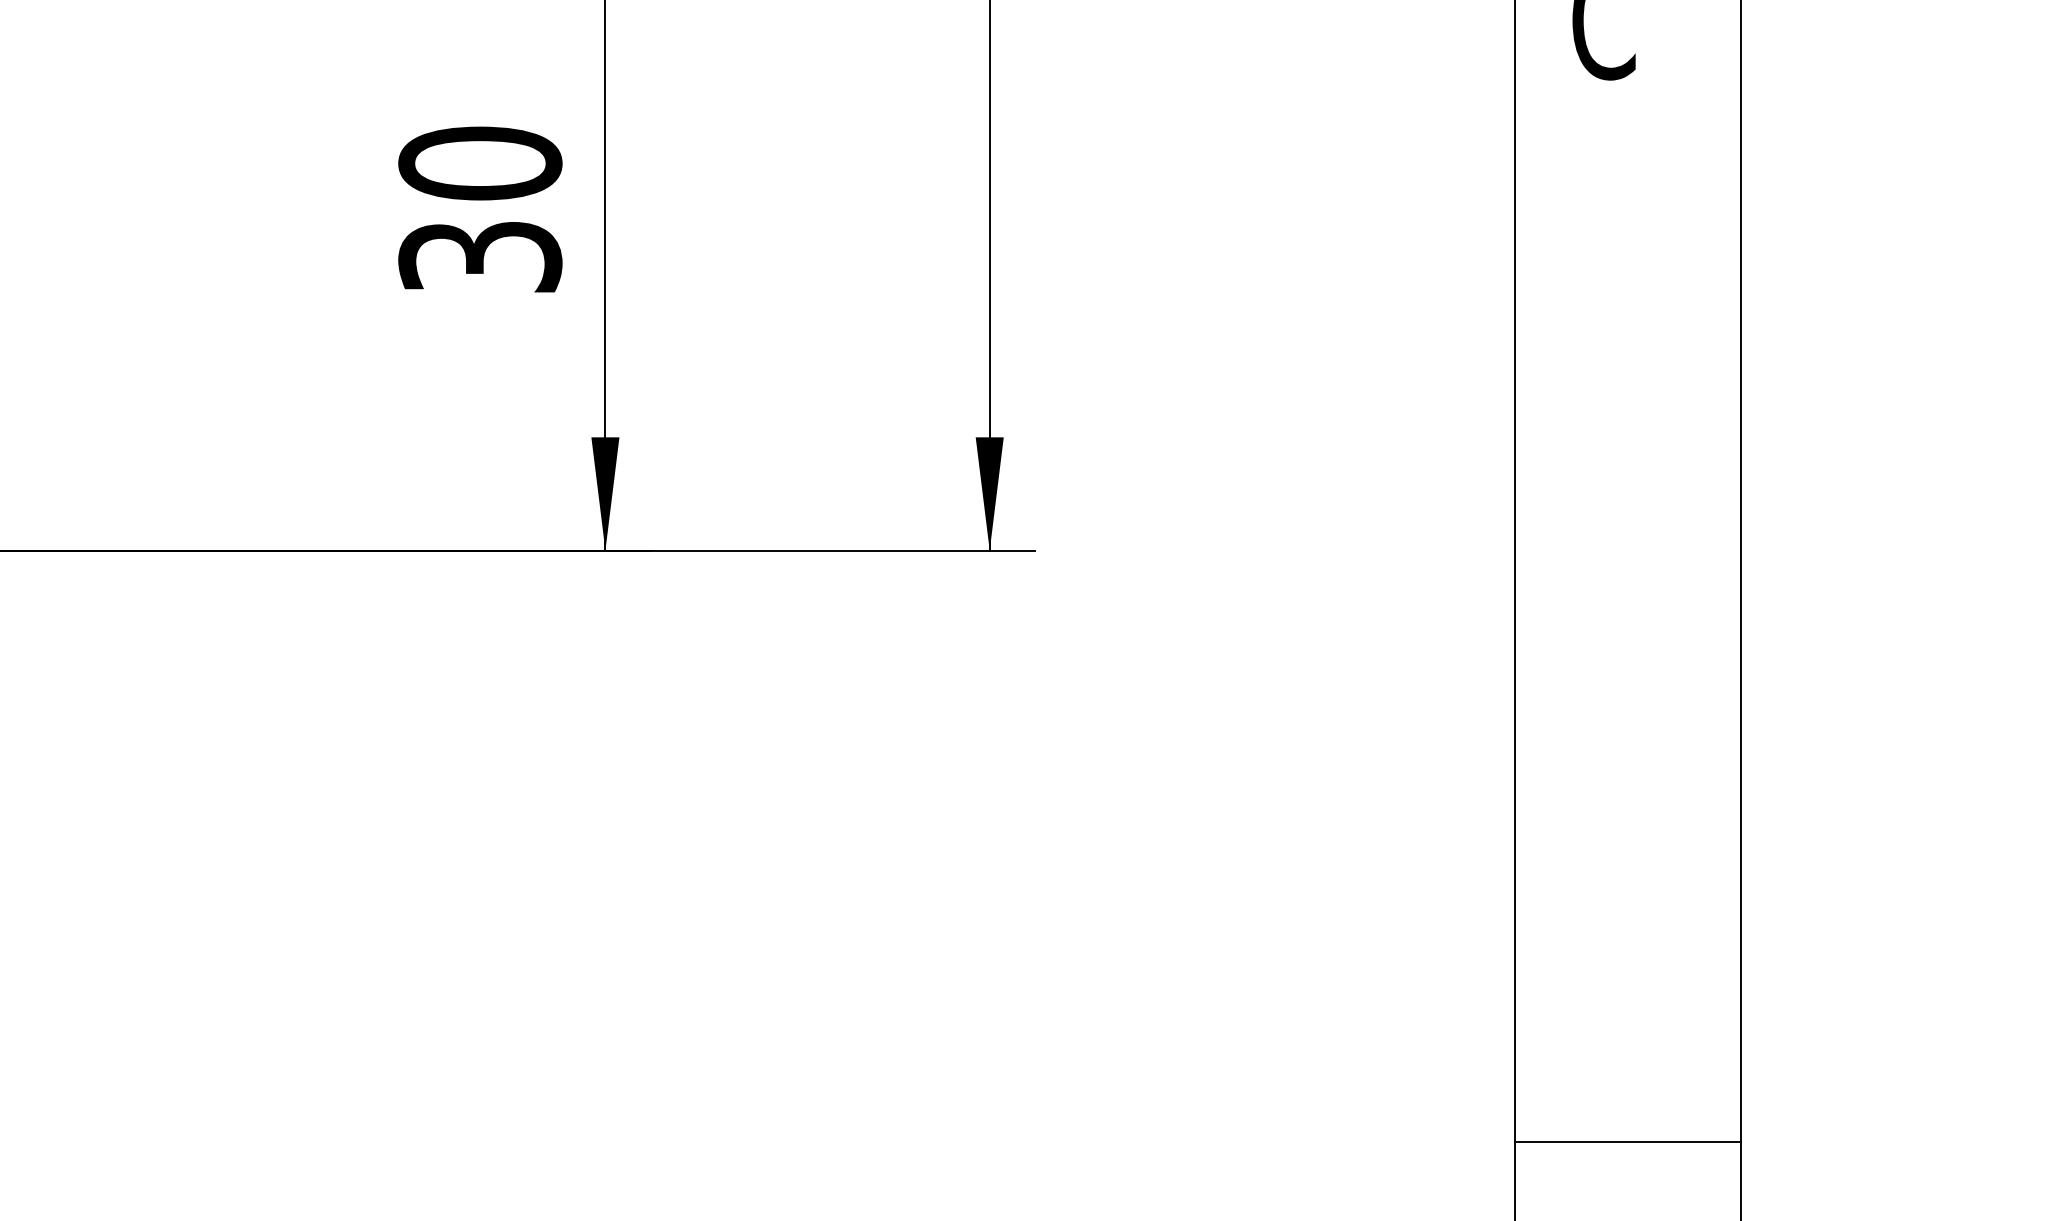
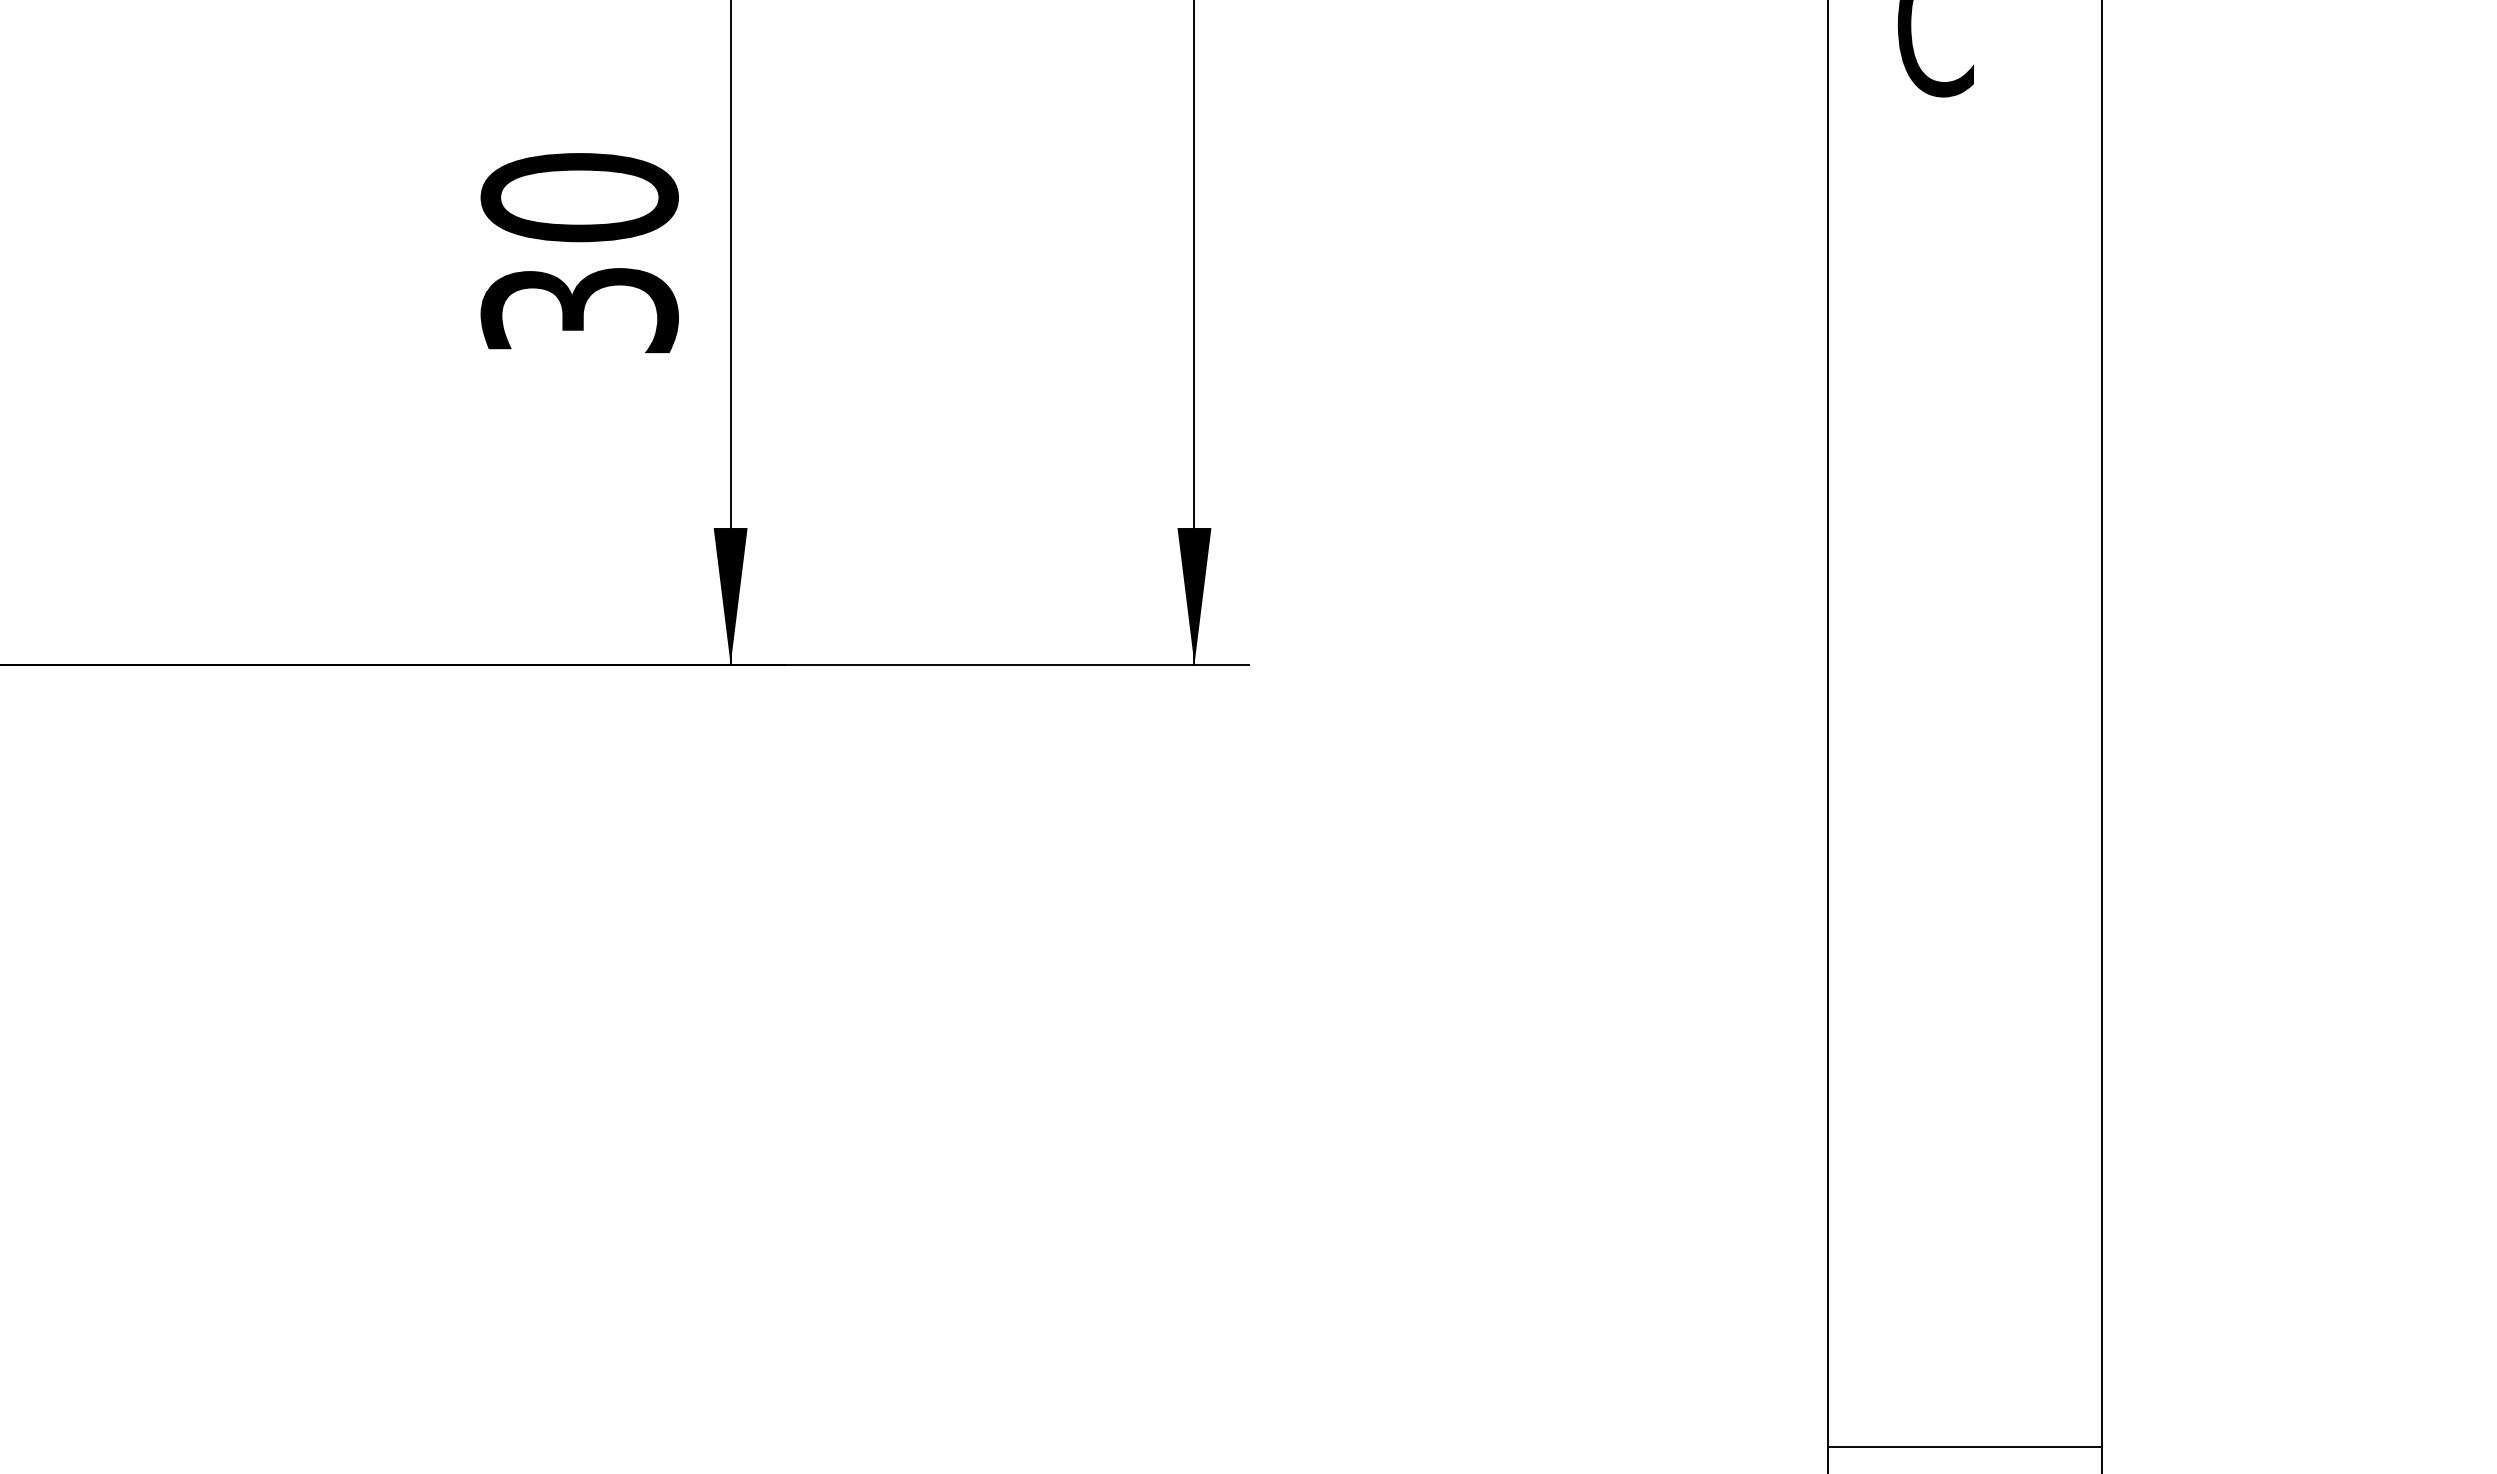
line: (1627, 1142) -> (1964, 1447), moved

